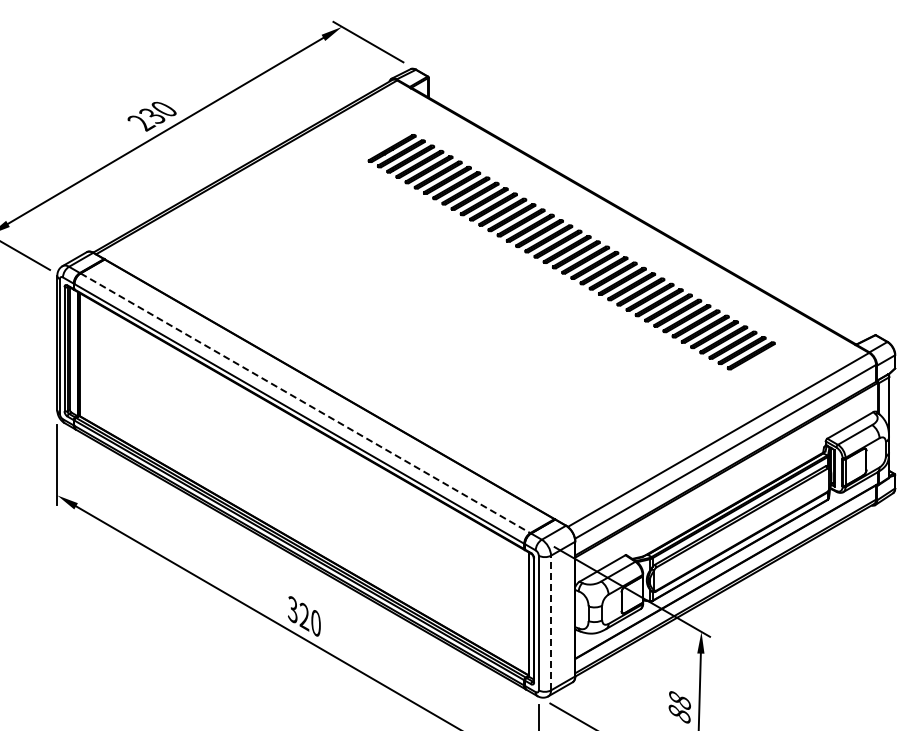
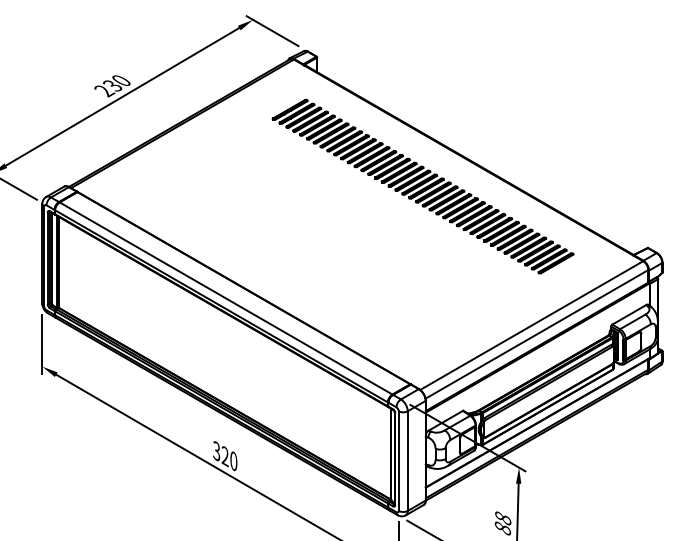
line: (305, 403) -> (226, 298), dashed -> solid
line: (551, 622) -> (408, 460), dashed -> solid

